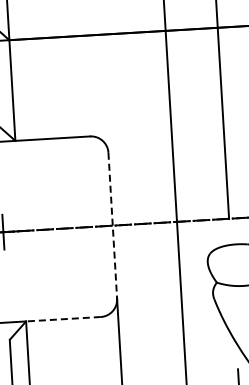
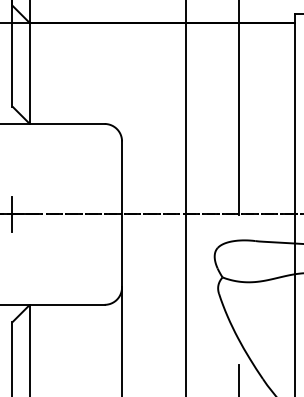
line: (113, 225) -> (122, 214), dashed -> solid
line: (62, 318) -> (66, 304), dashed -> solid

